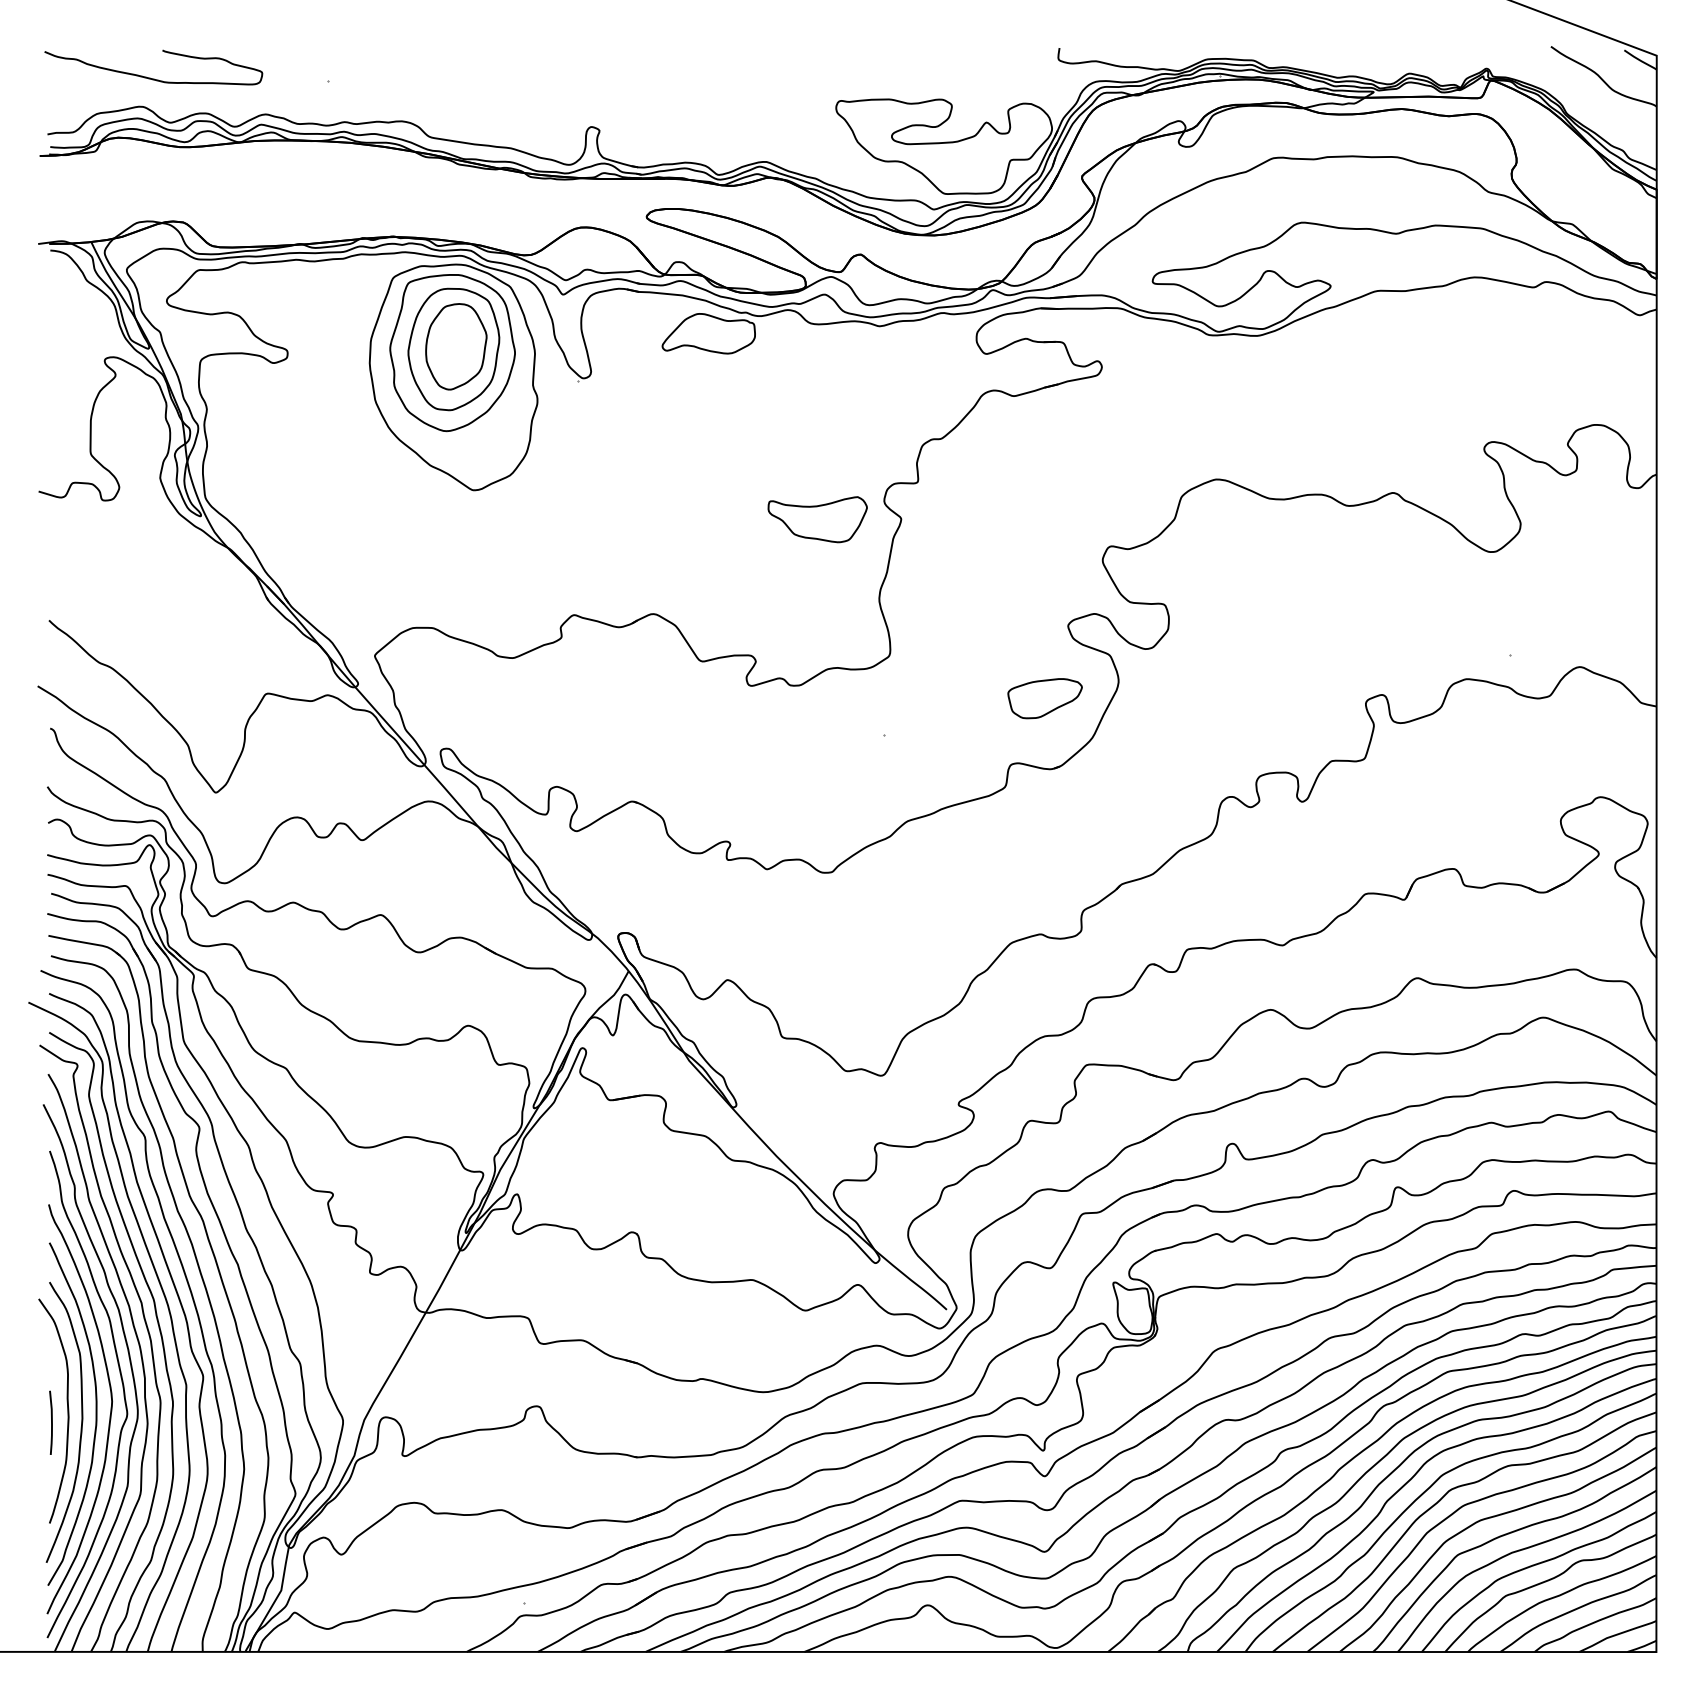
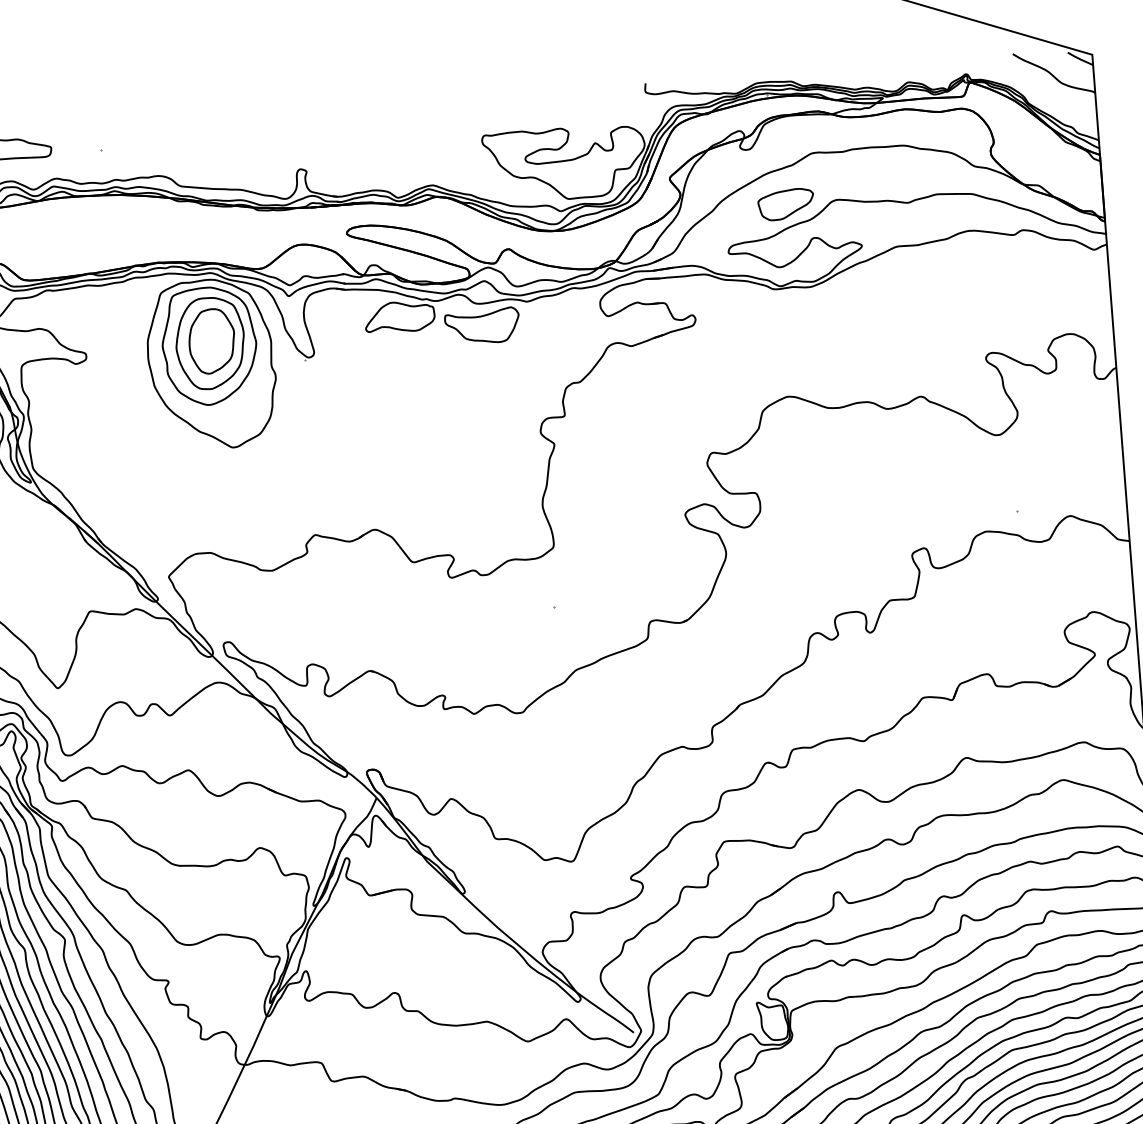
part: (817, 519) -> (482, 326), moved
part: (1044, 698) -> (785, 204), moved

